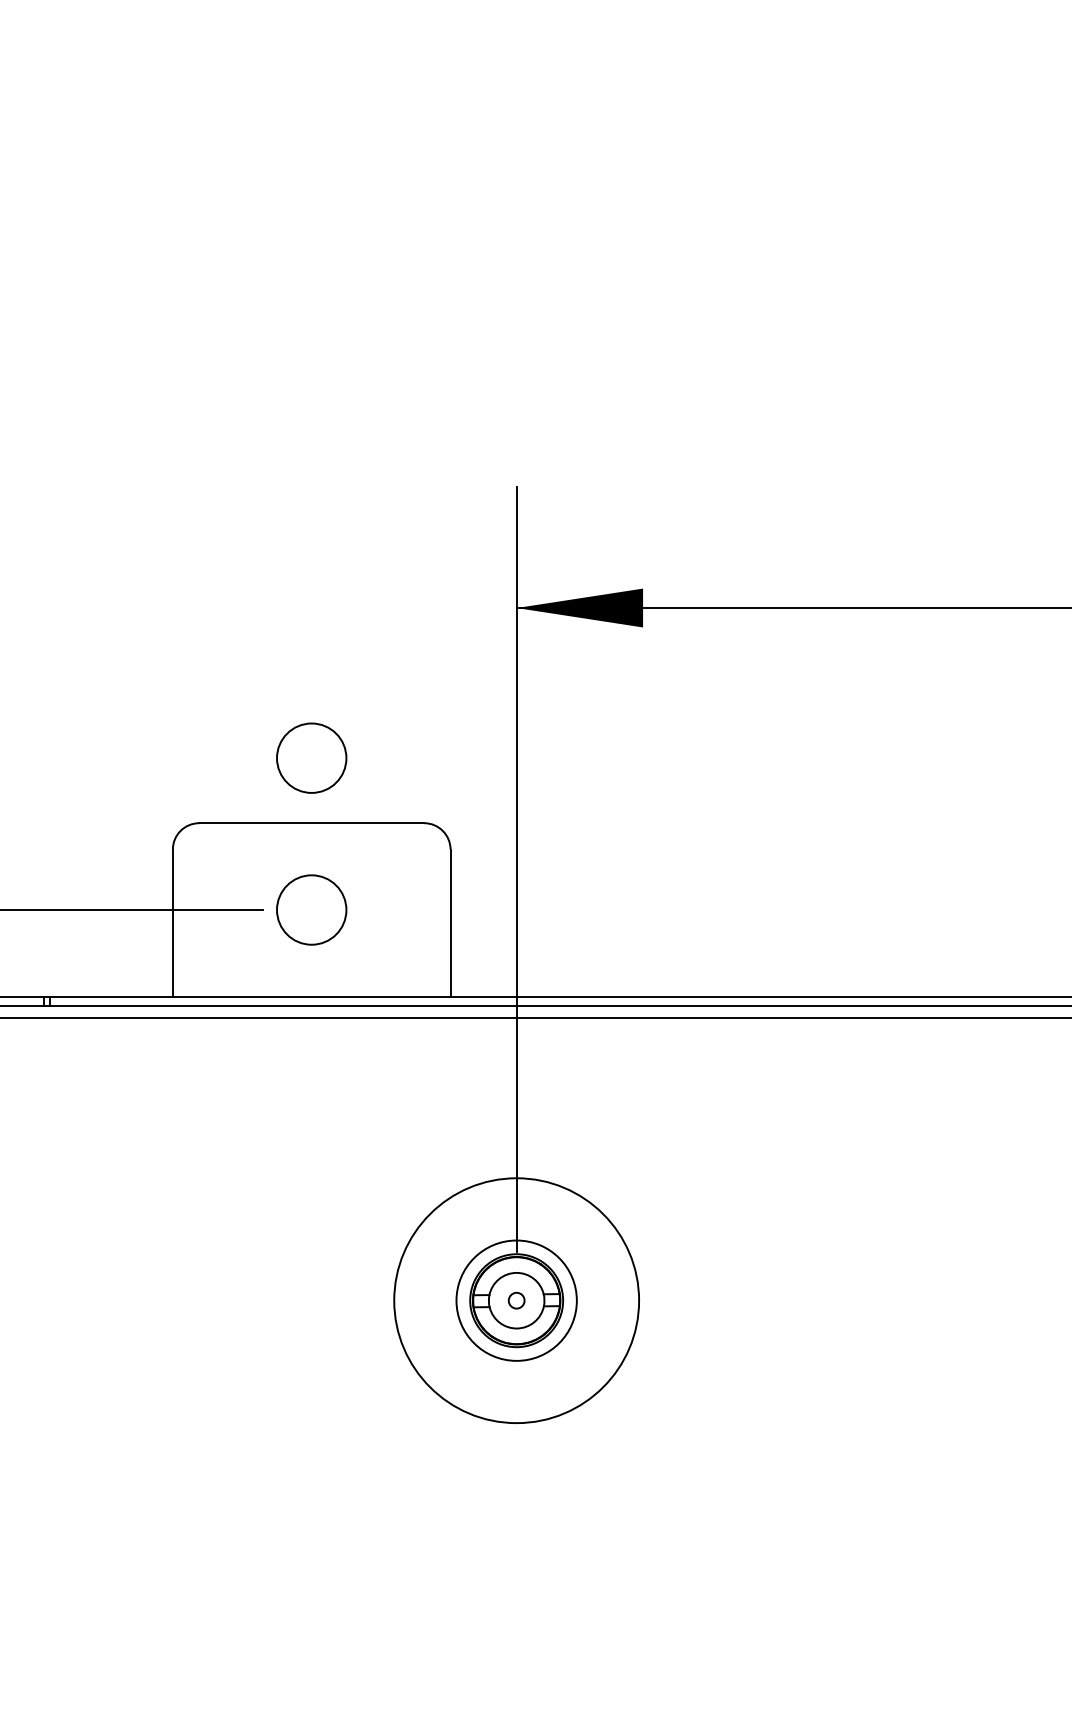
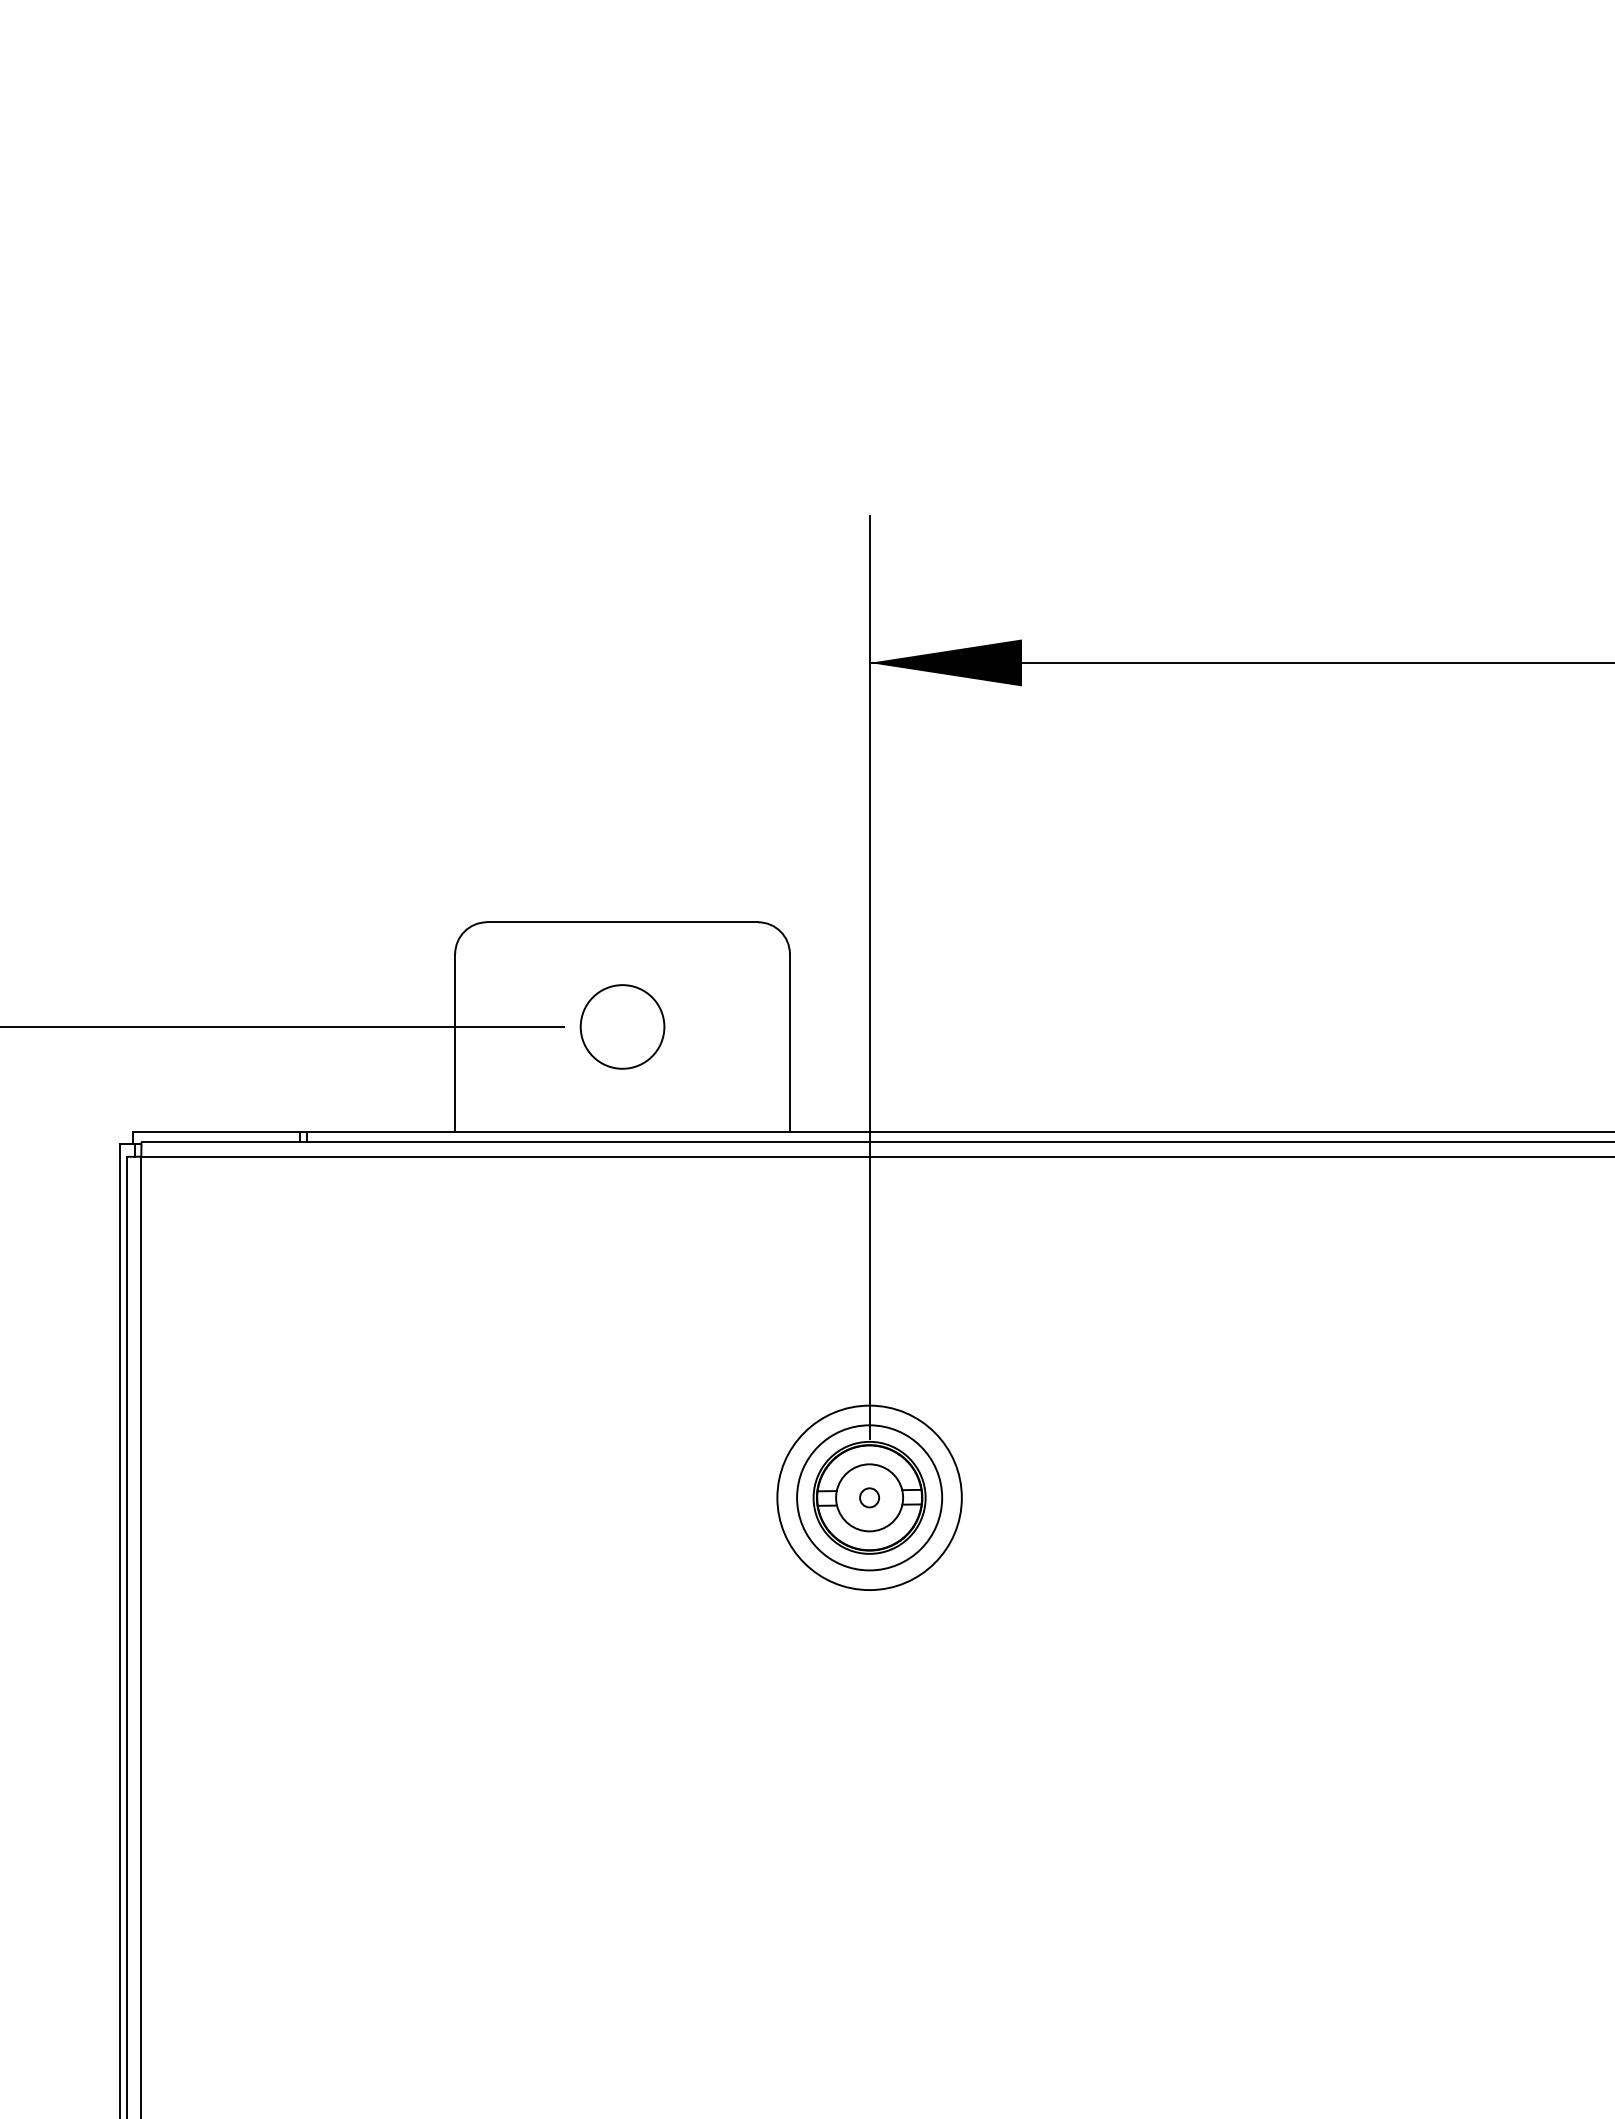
circle: (311, 757) -> (622, 843), removed
circle: (516, 1300) -> (869, 1497), size x0.62

